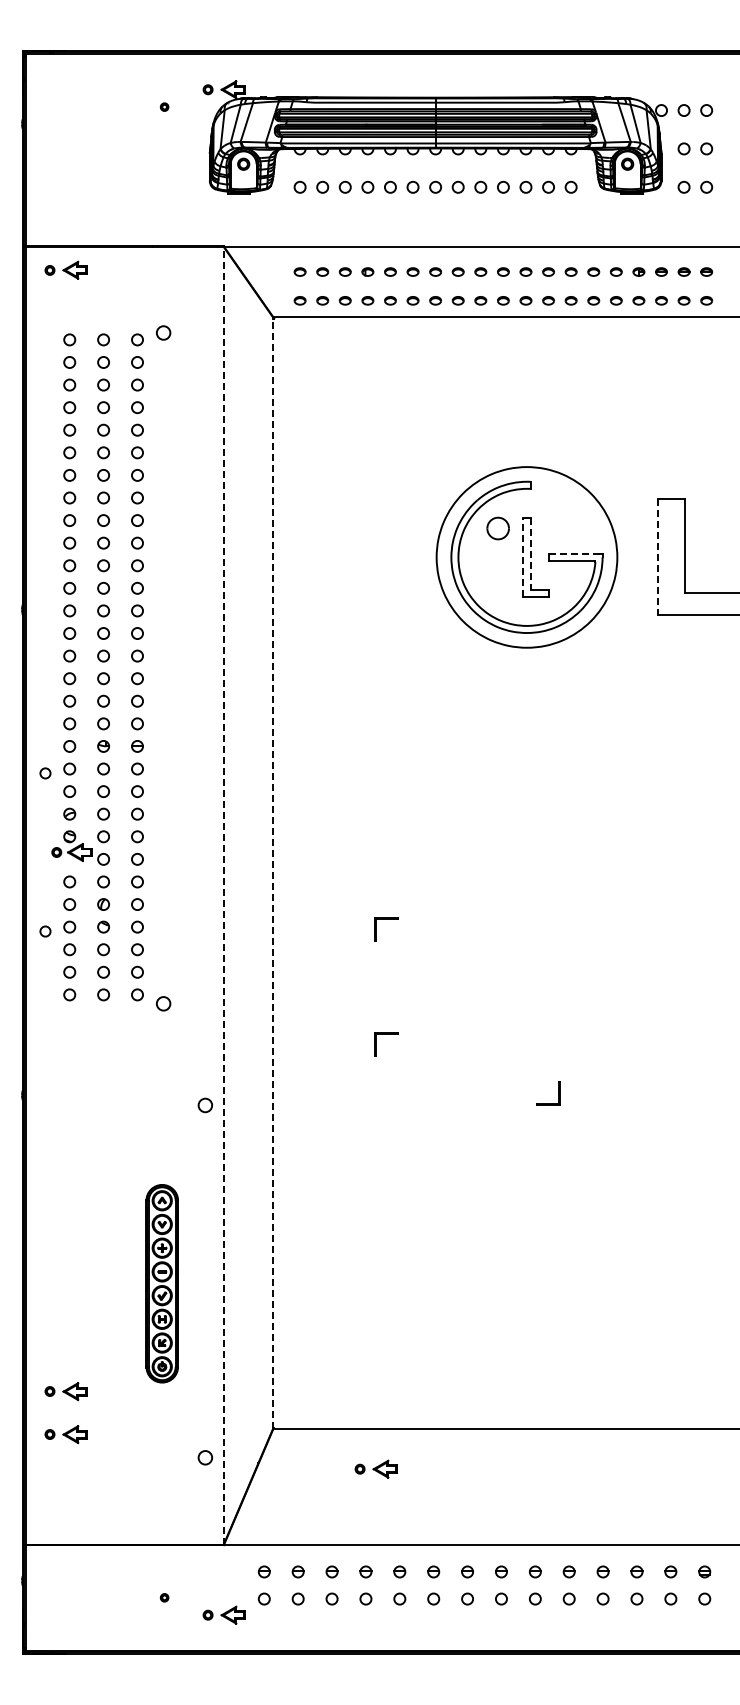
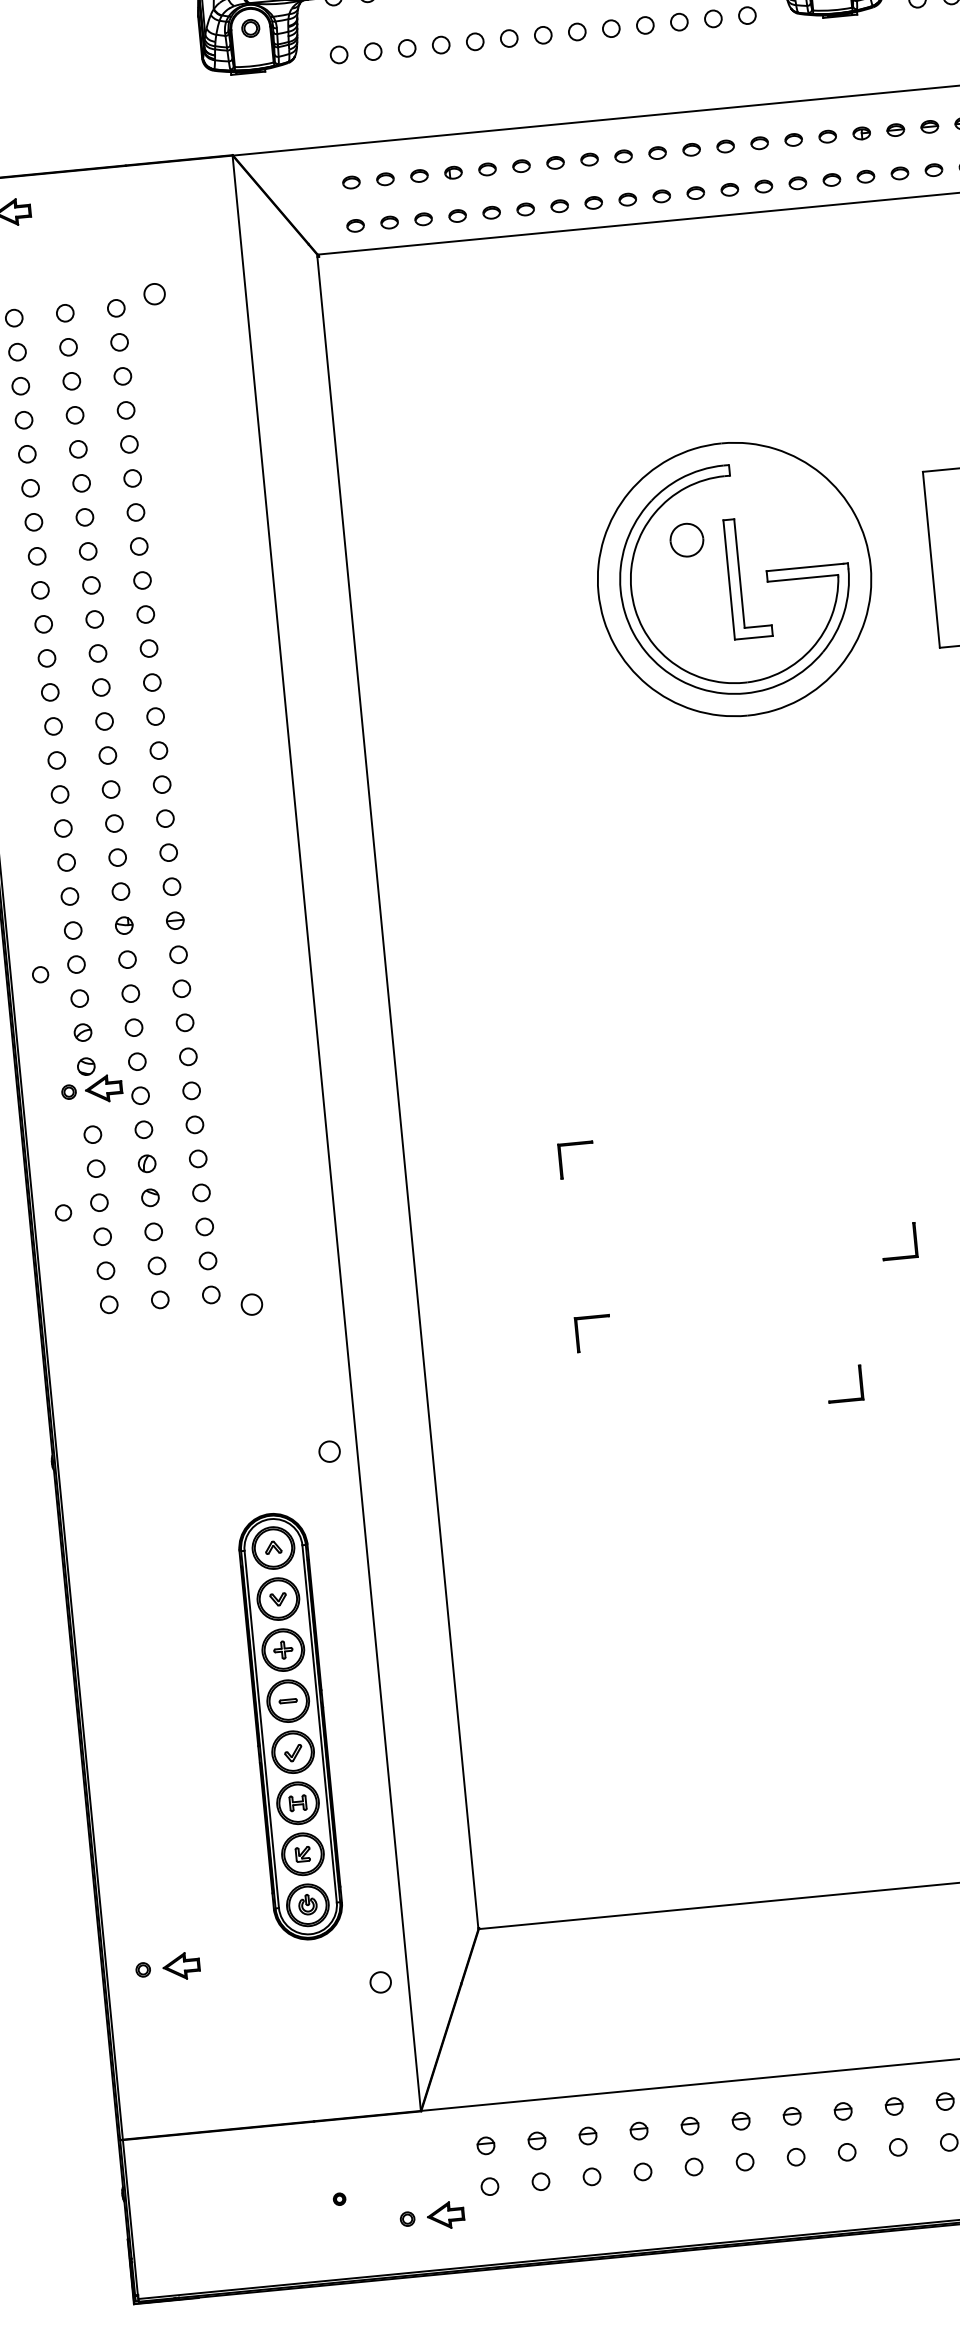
line: (573, 553) -> (804, 566), dashed -> solid
line: (530, 554) -> (739, 574), dashed -> solid
line: (523, 557) -> (729, 580), dashed -> solid
line: (657, 557) -> (931, 560), dashed -> solid
line: (273, 873) -> (398, 1092), dashed -> solid
line: (223, 895) -> (326, 1132), dashed -> solid
part: (603, 1003) -> (914, 1240), added
part: (161, 1283) -> (289, 1726), size x1.43
part: (65, 1391) -> (160, 1902), removed
part: (375, 1468) -> (638, 1973), removed

